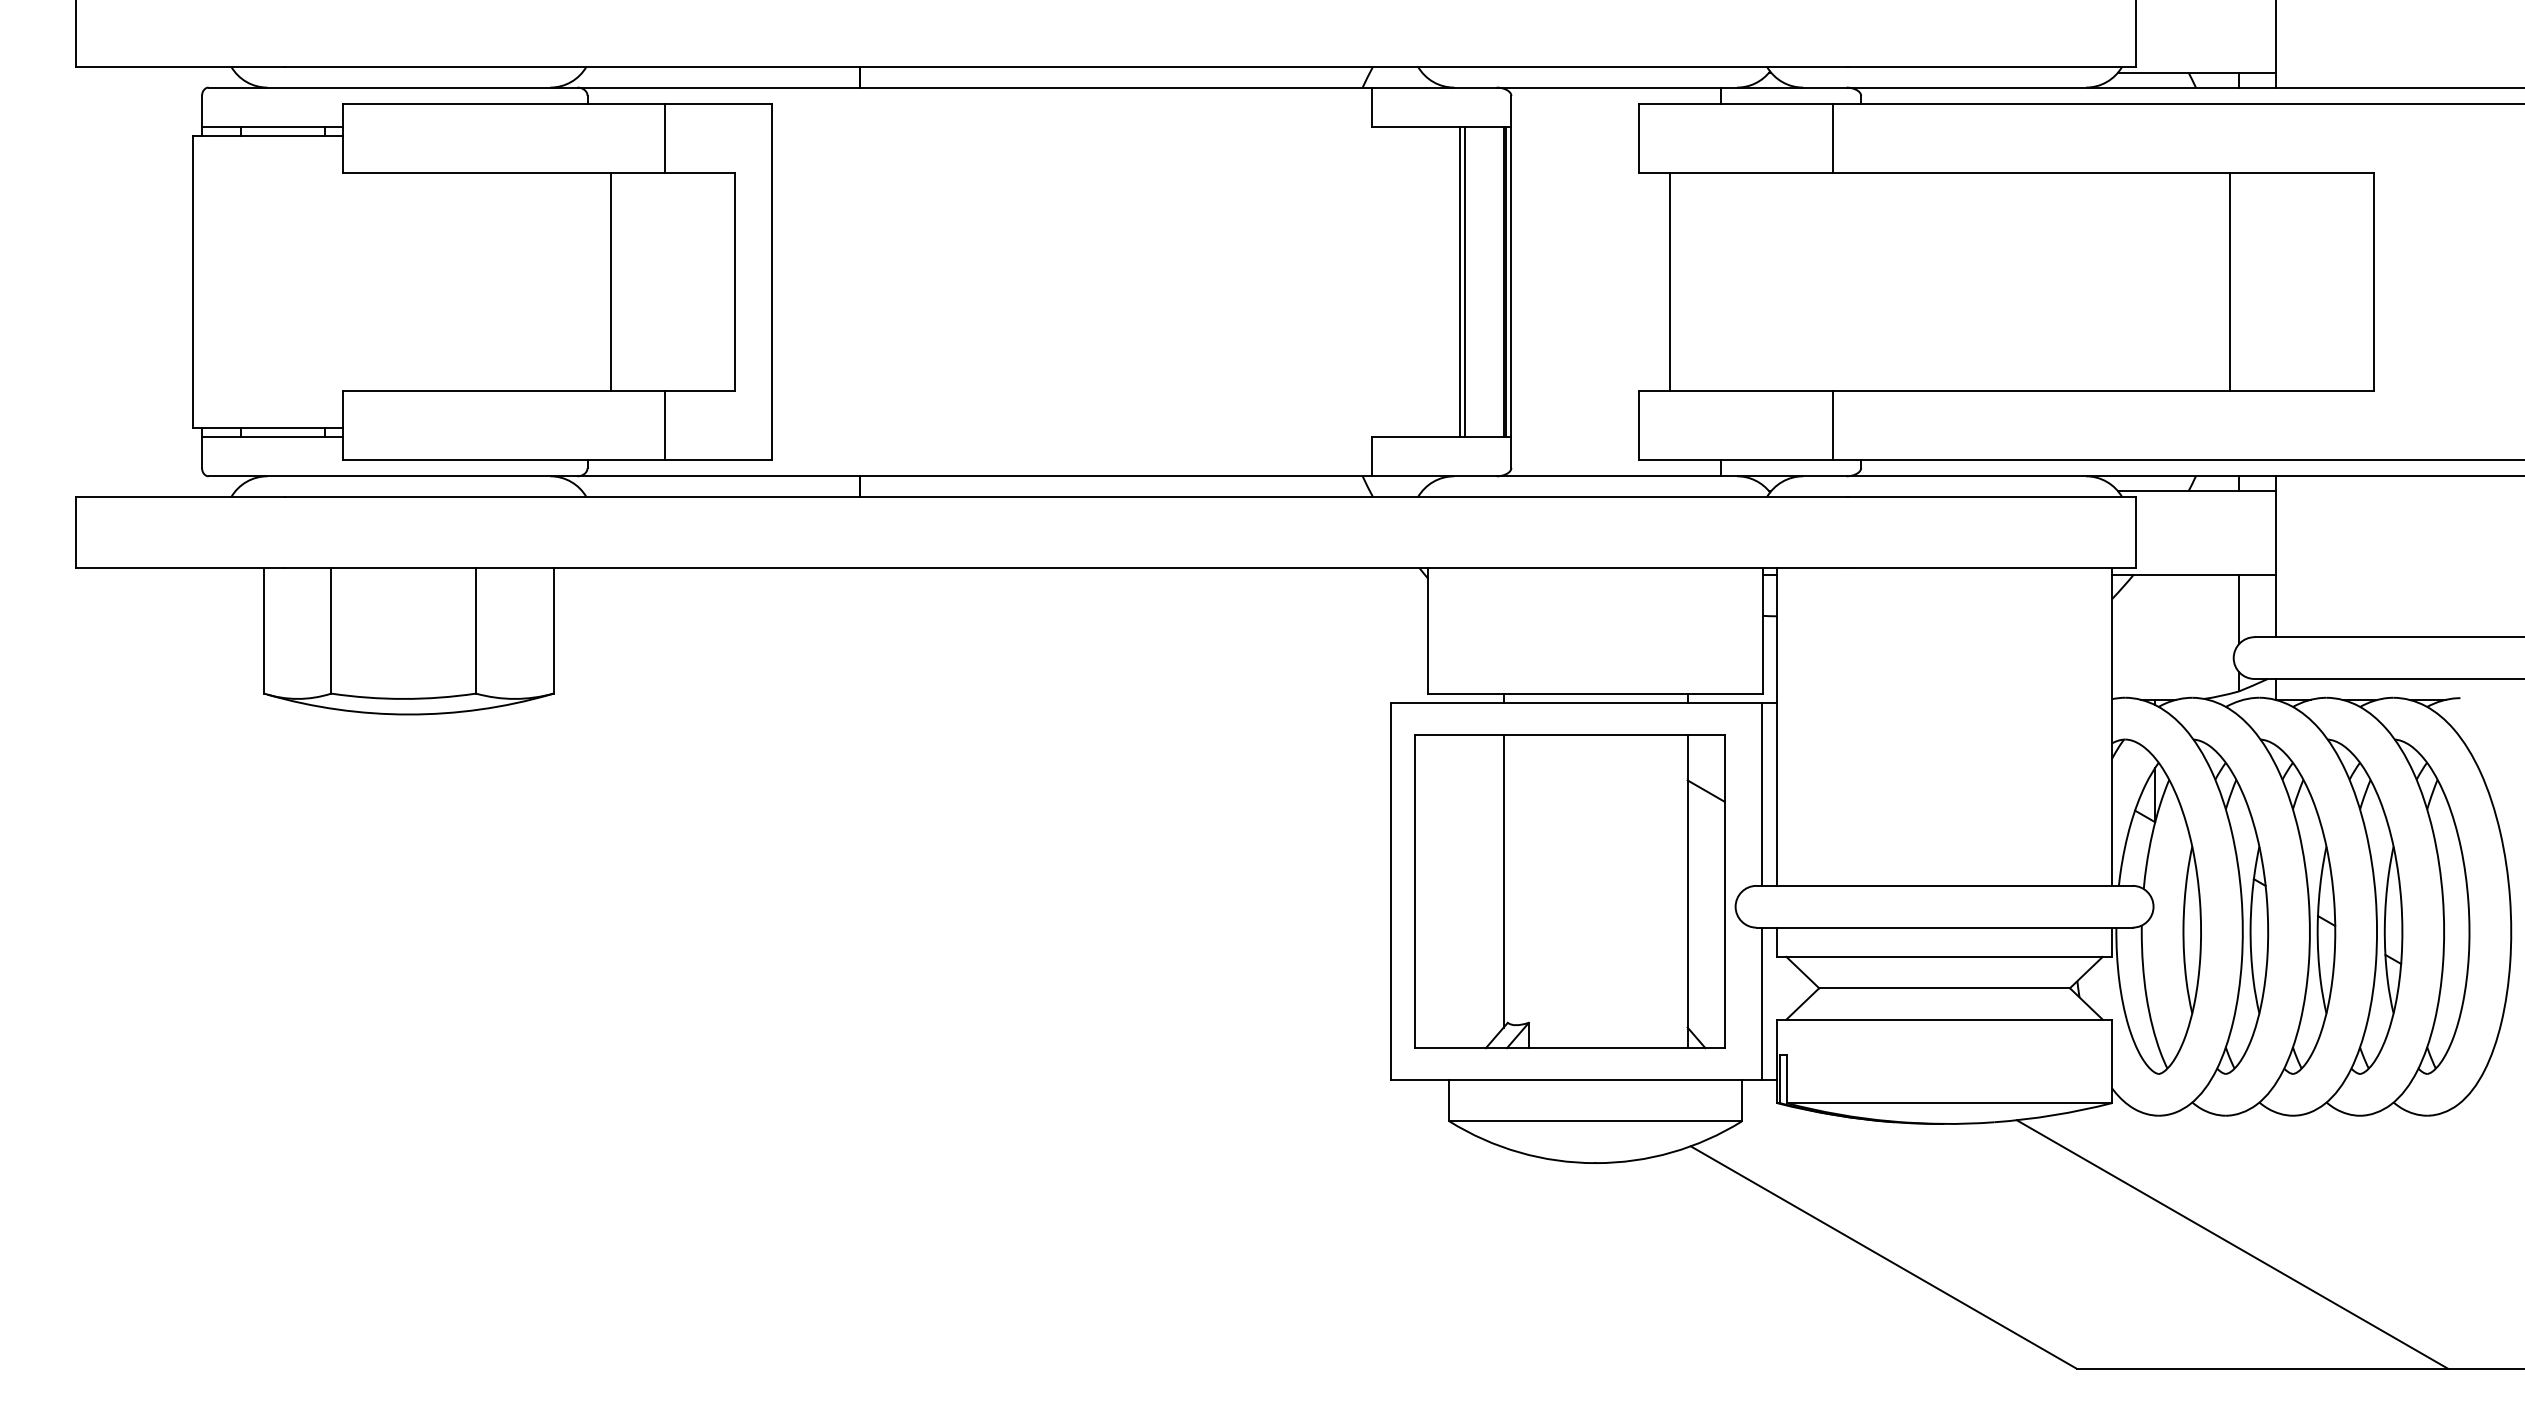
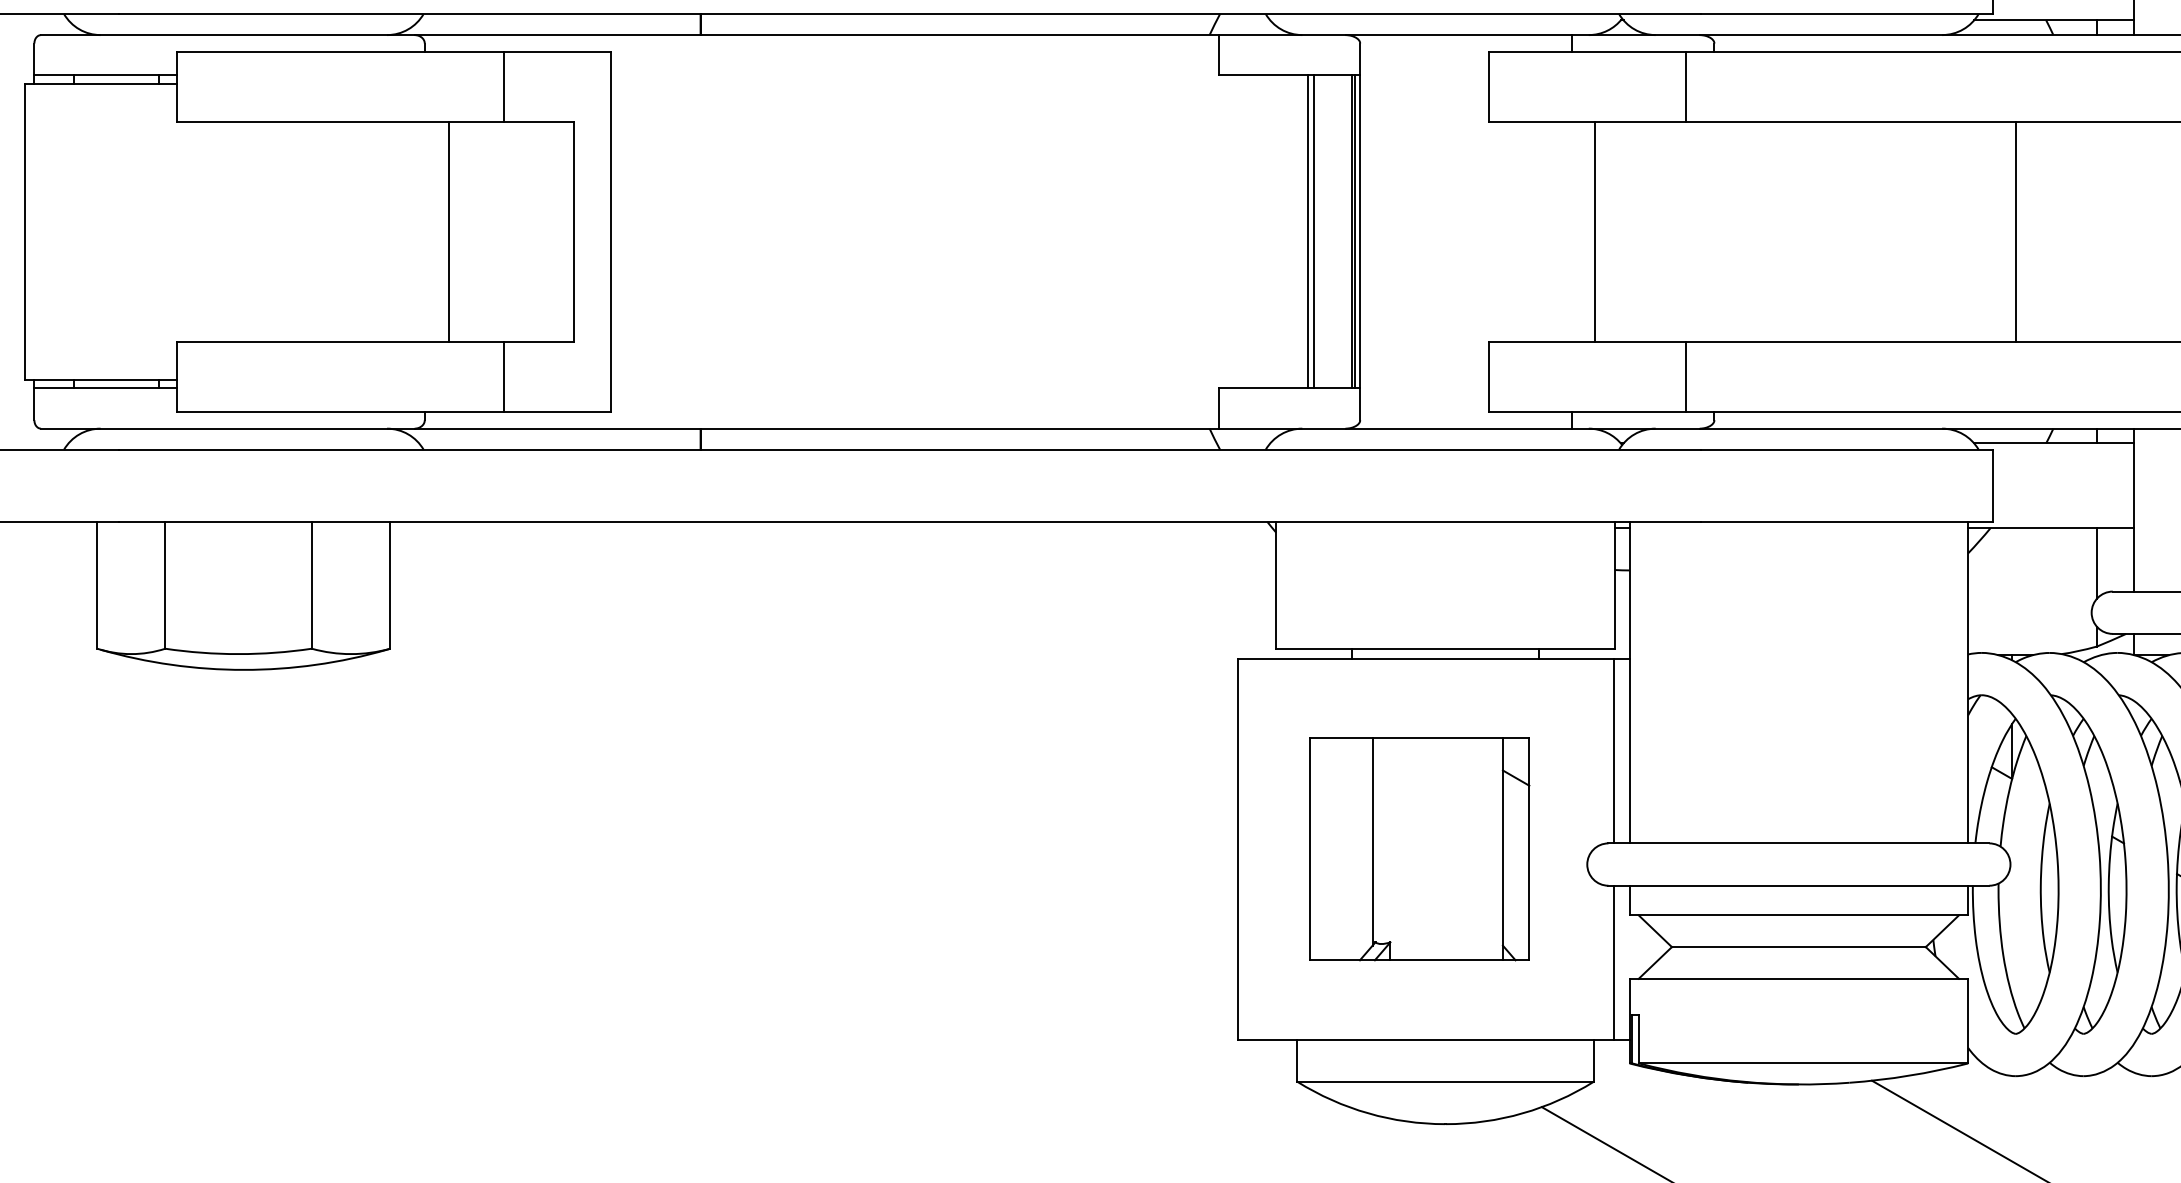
line: (1670, 281) -> (1595, 231), moved
line: (2229, 281) -> (2015, 231), moved
part: (1569, 891) -> (1419, 849), size x0.7

